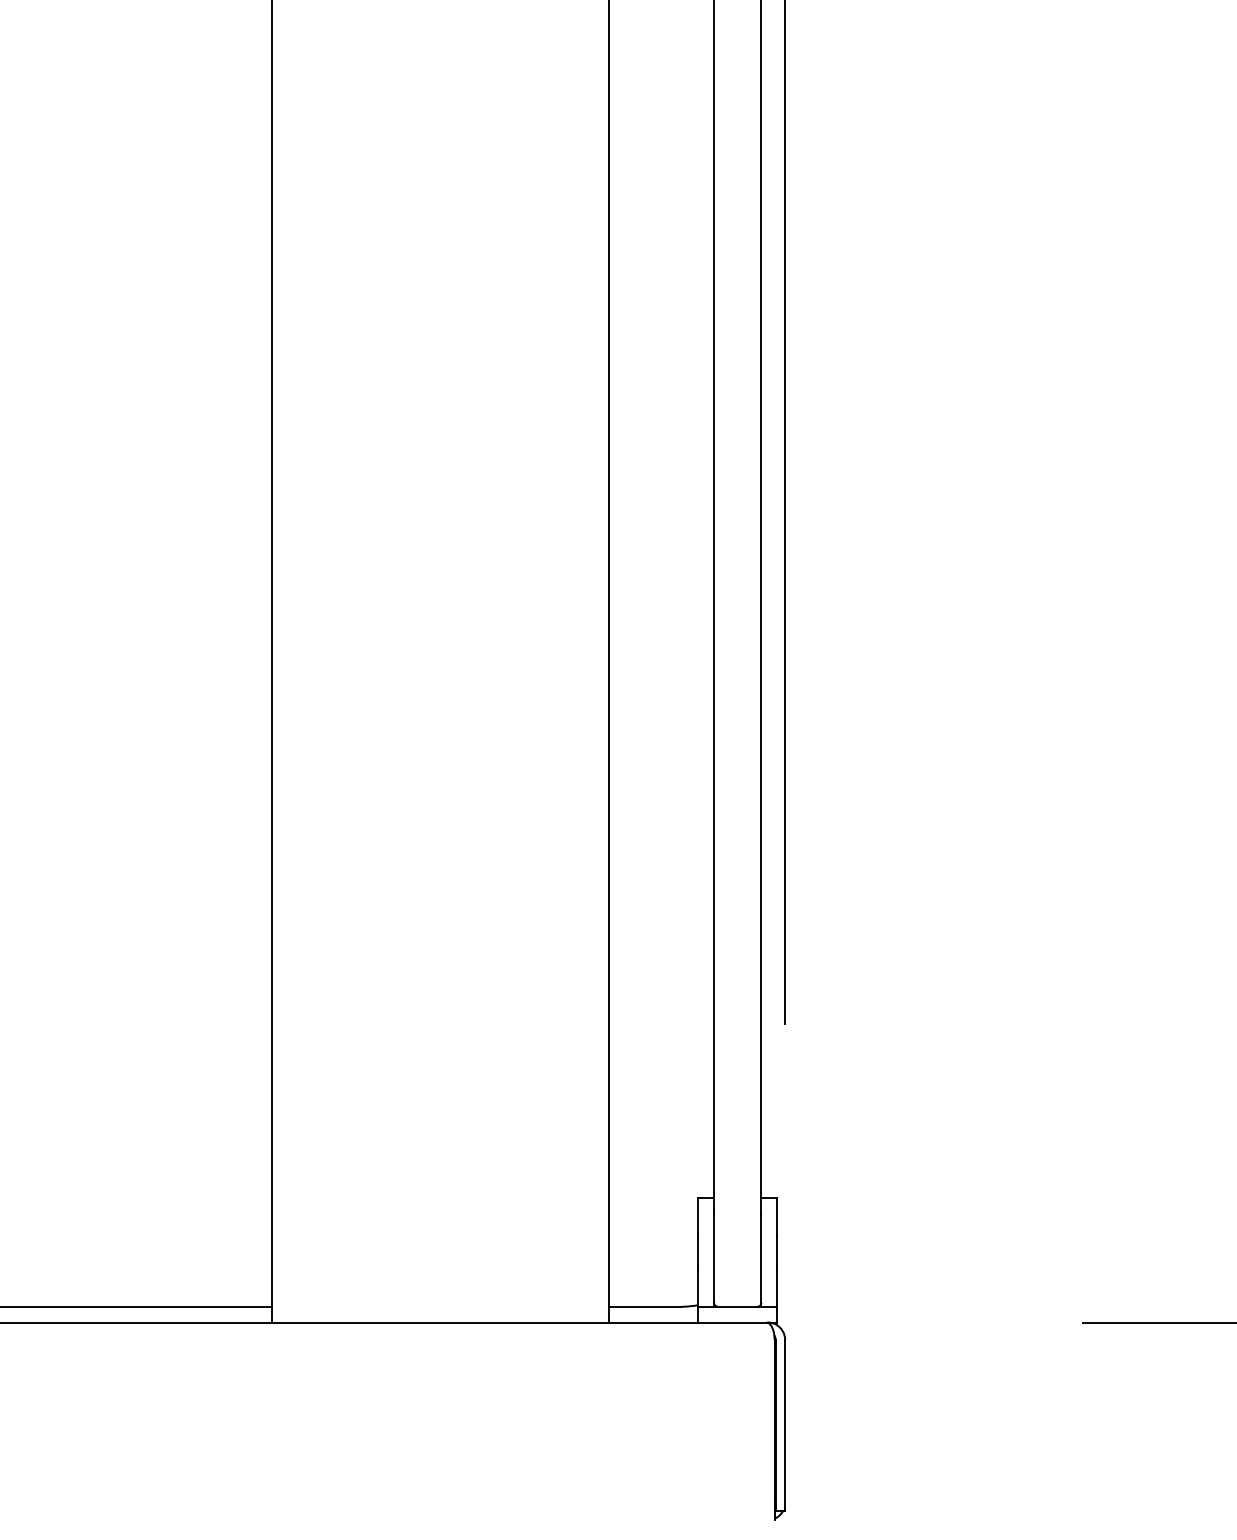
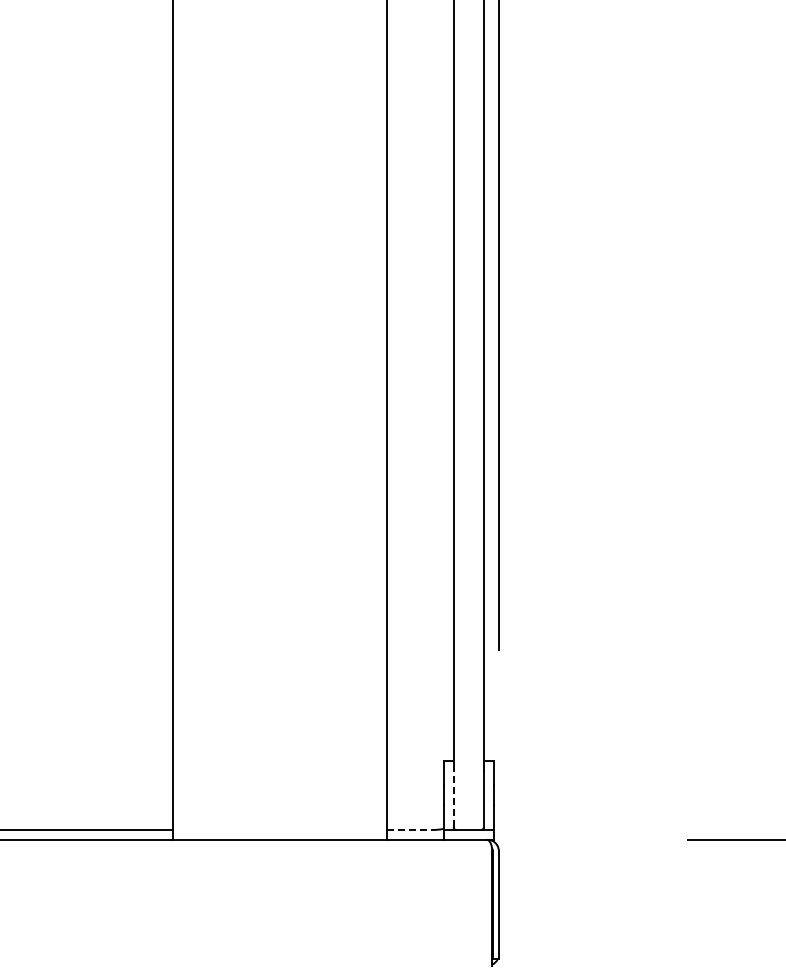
line: (713, 1258) -> (453, 799), solid -> dashed
line: (646, 1306) -> (410, 829), solid -> dashed

